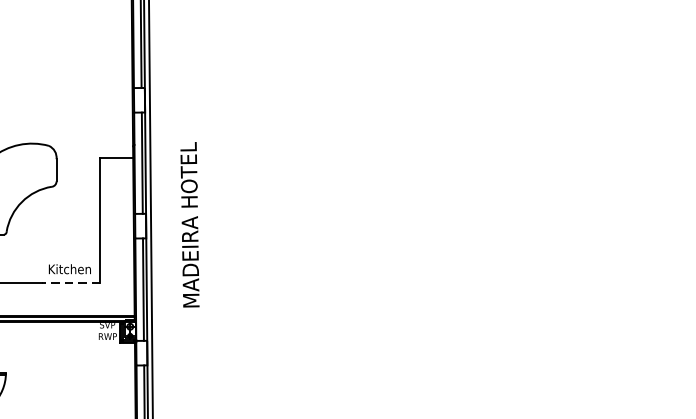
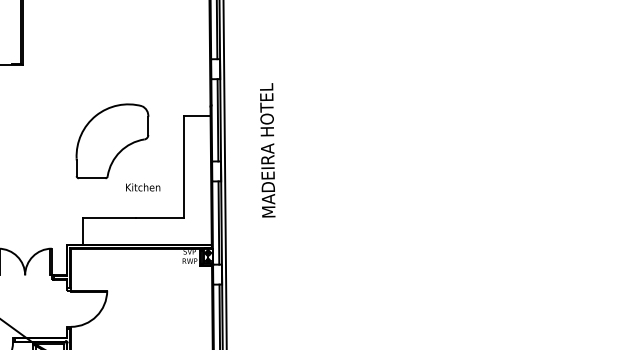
text: (189, 225) -> (267, 150), moved
text: (70, 269) -> (143, 187), moved
line: (71, 282) -> (160, 217), dashed -> solid

